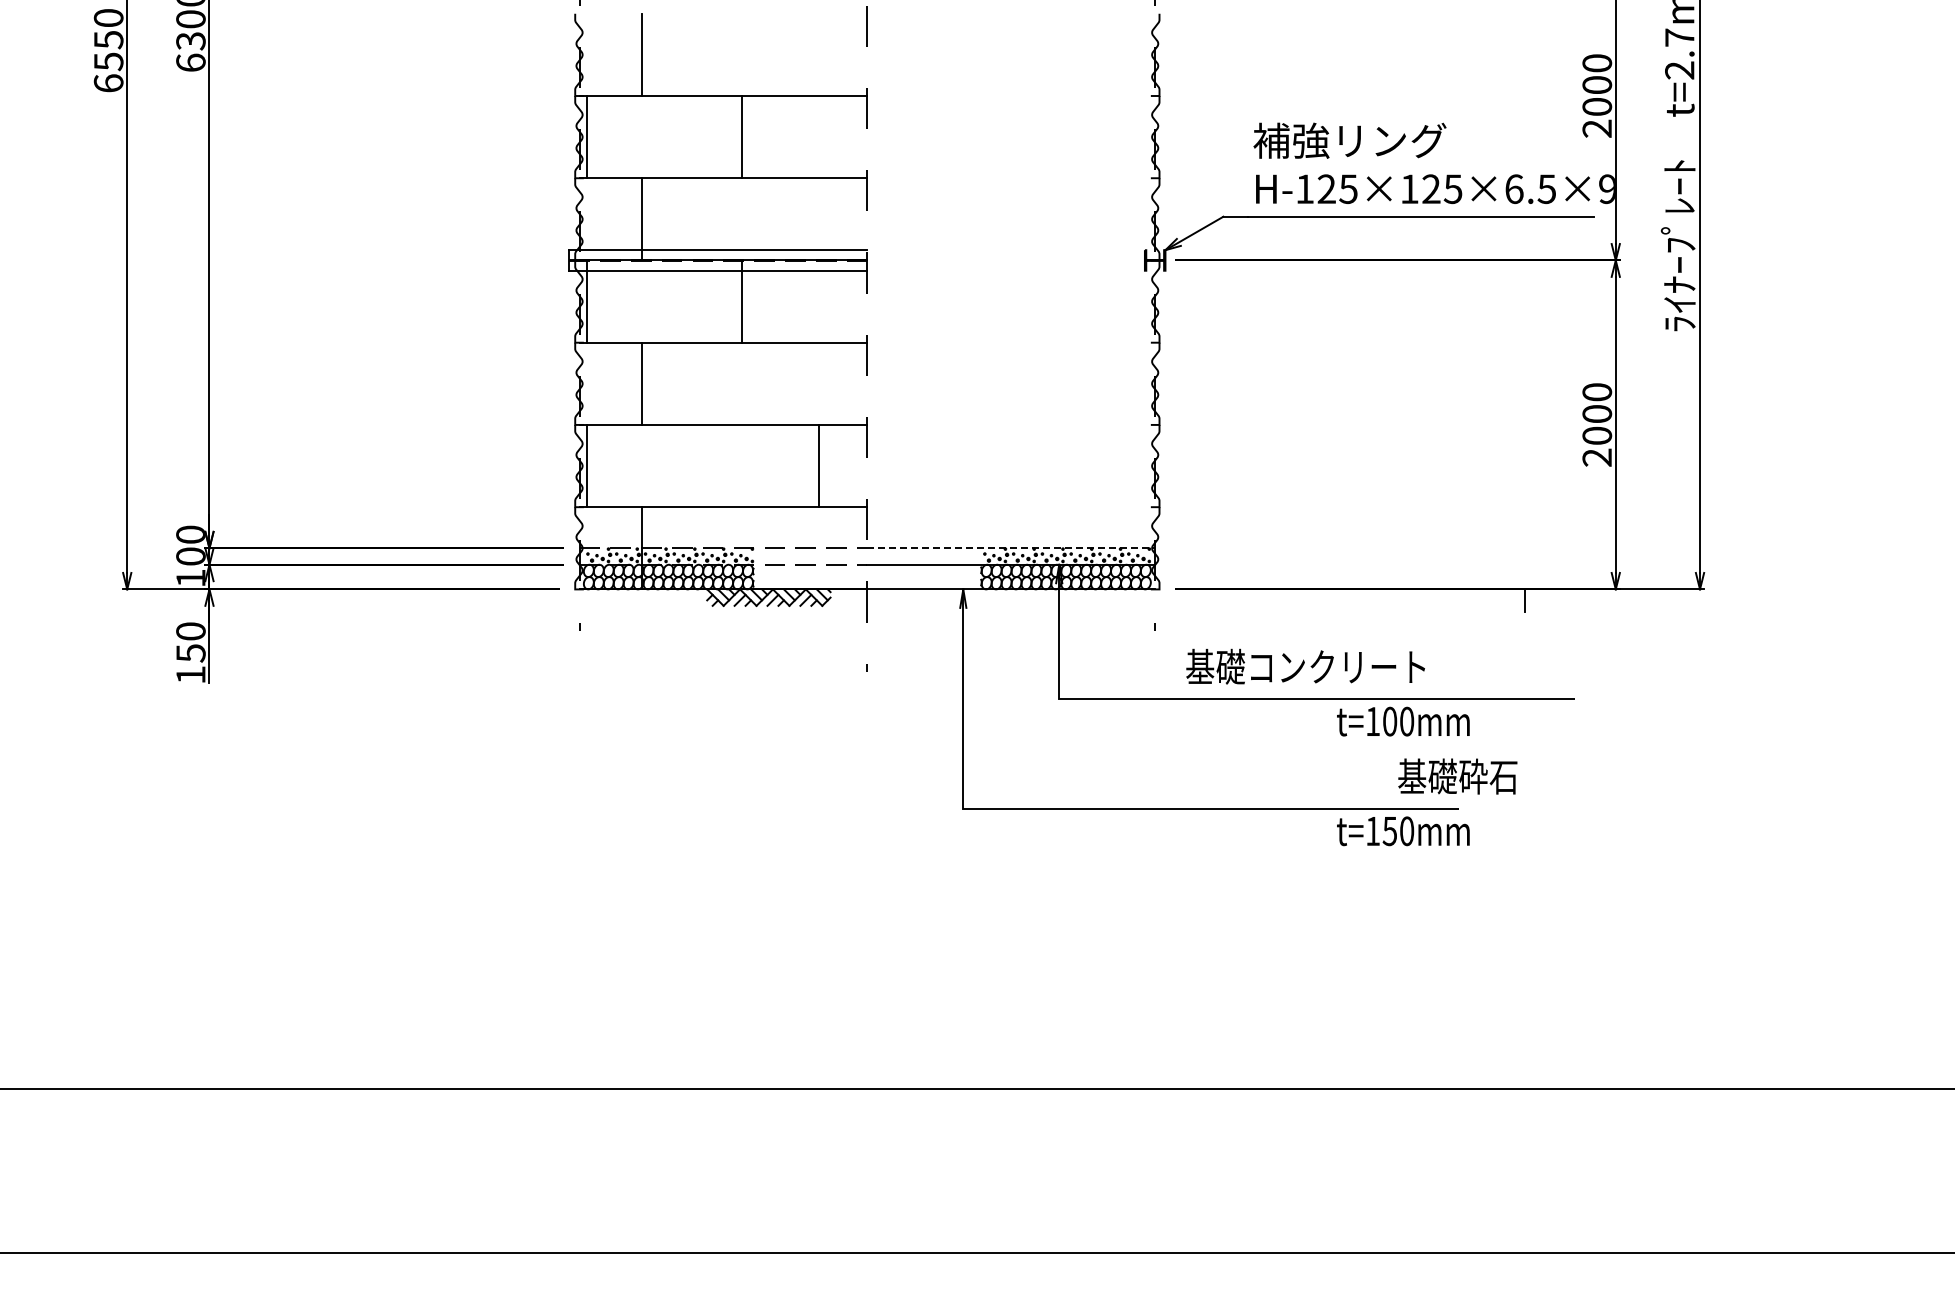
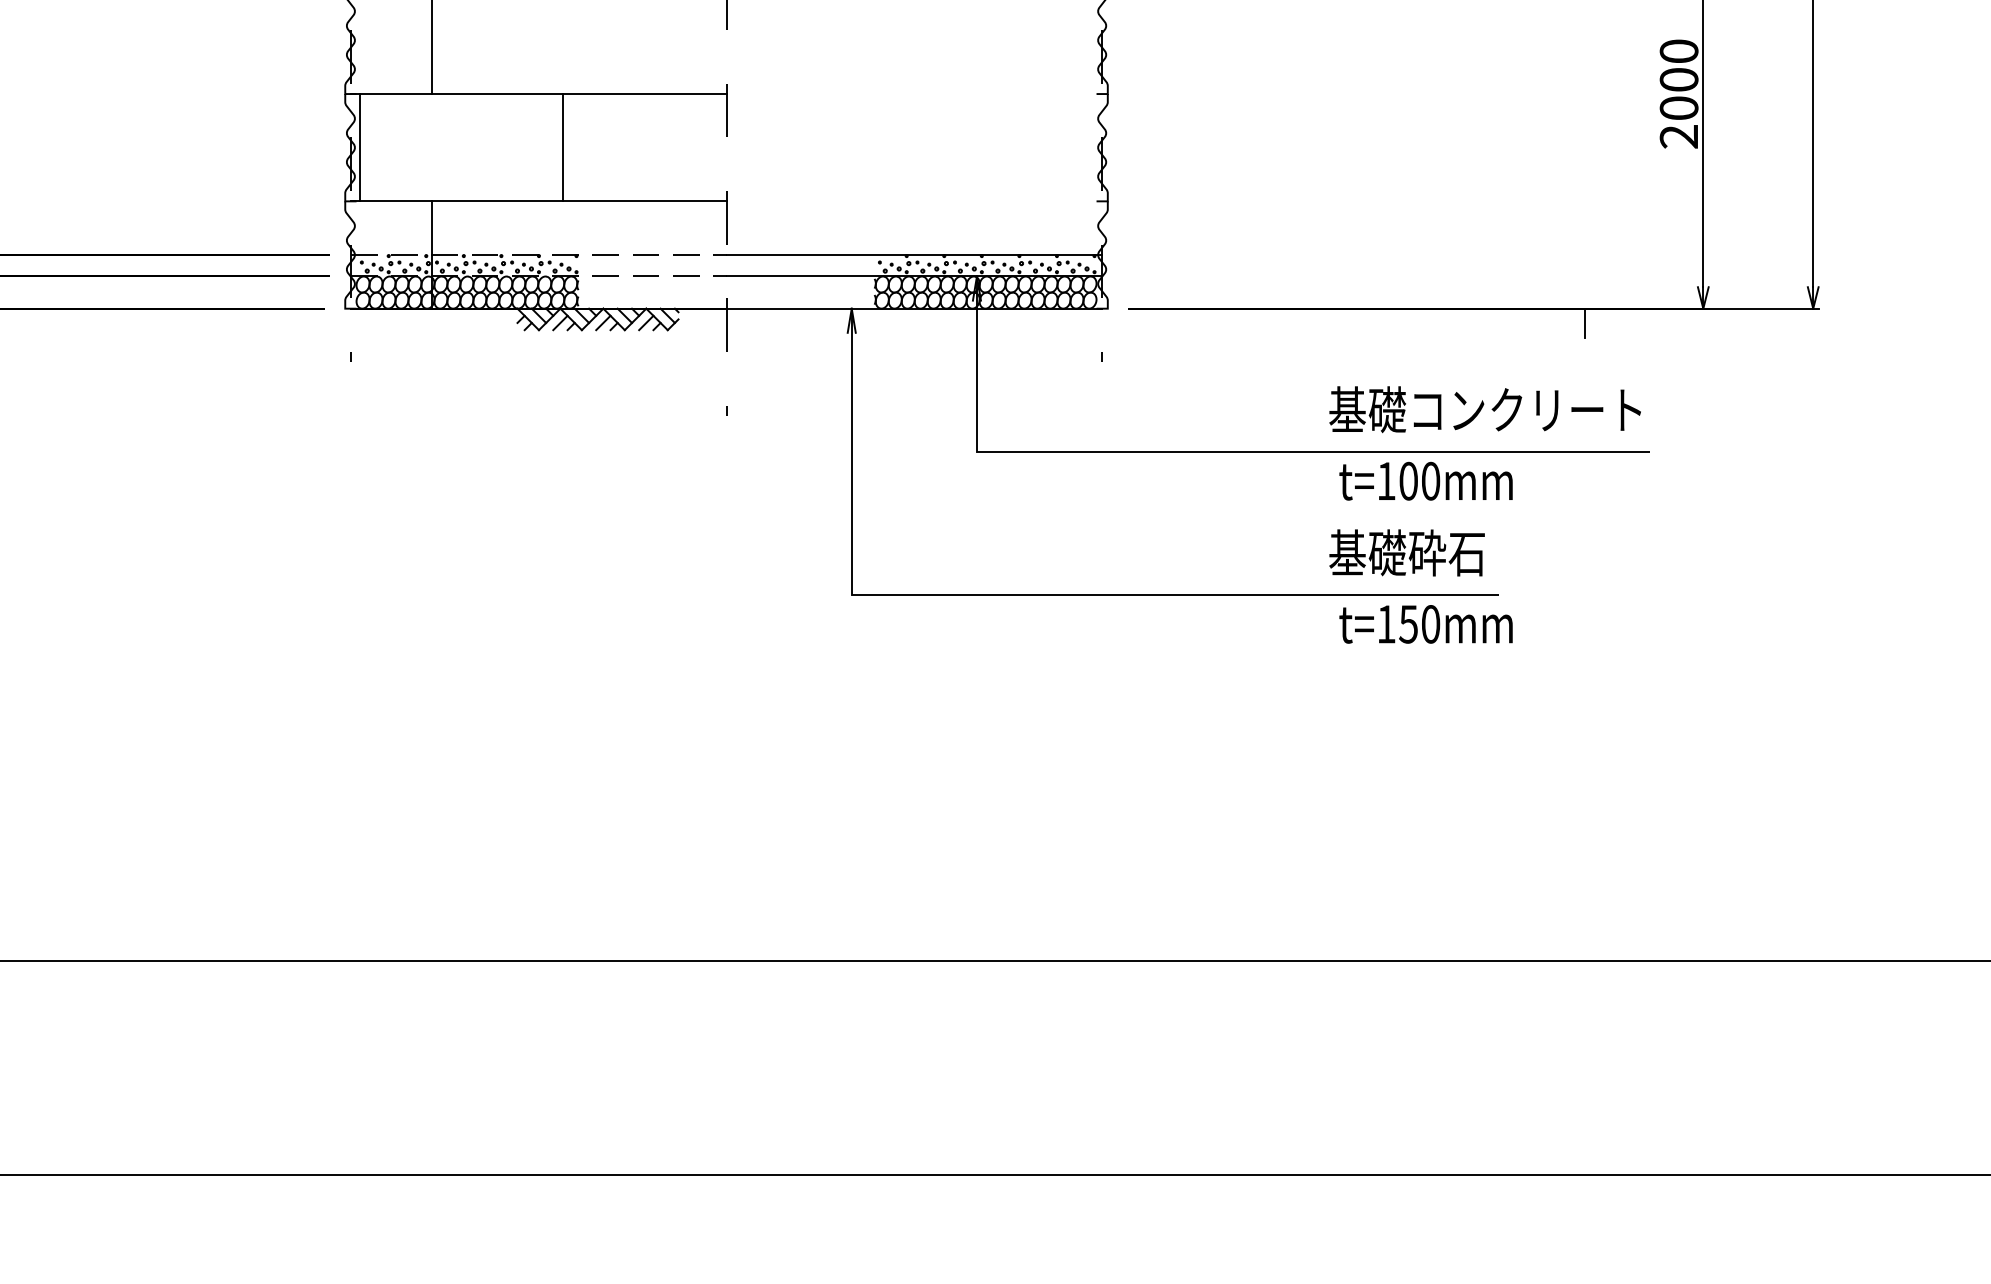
line: (818, 465) -> (562, 146), moved
line: (1011, 548) -> (914, 255), dashed -> solid
text: (1305, 666) -> (1484, 409), moved
text: (1457, 776) -> (1406, 552), moved

